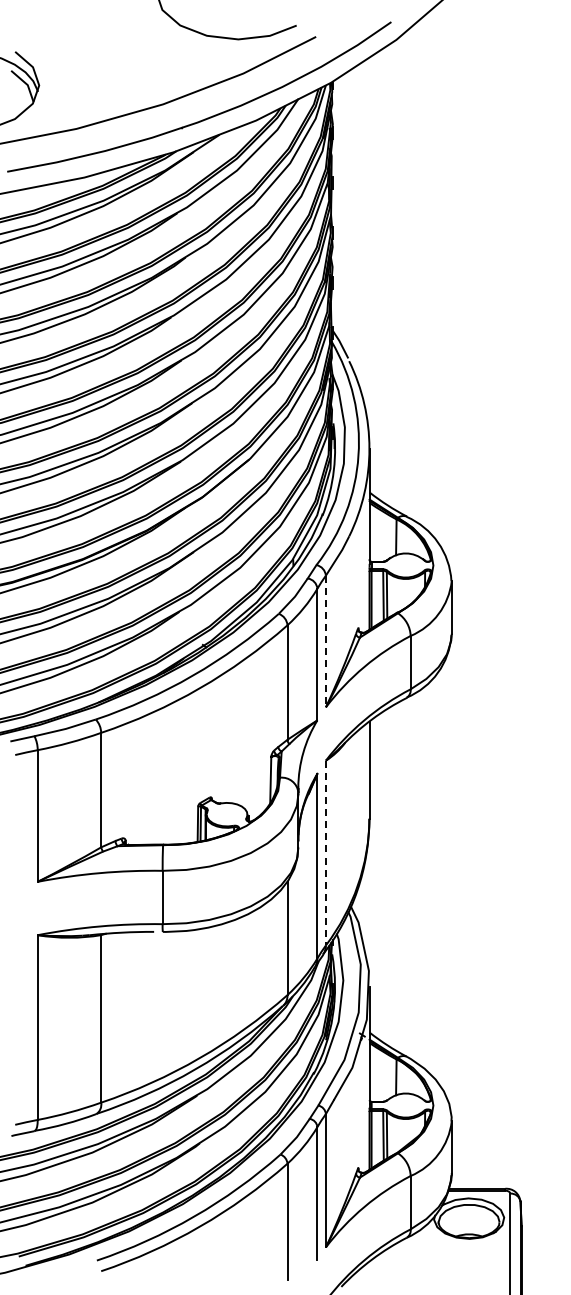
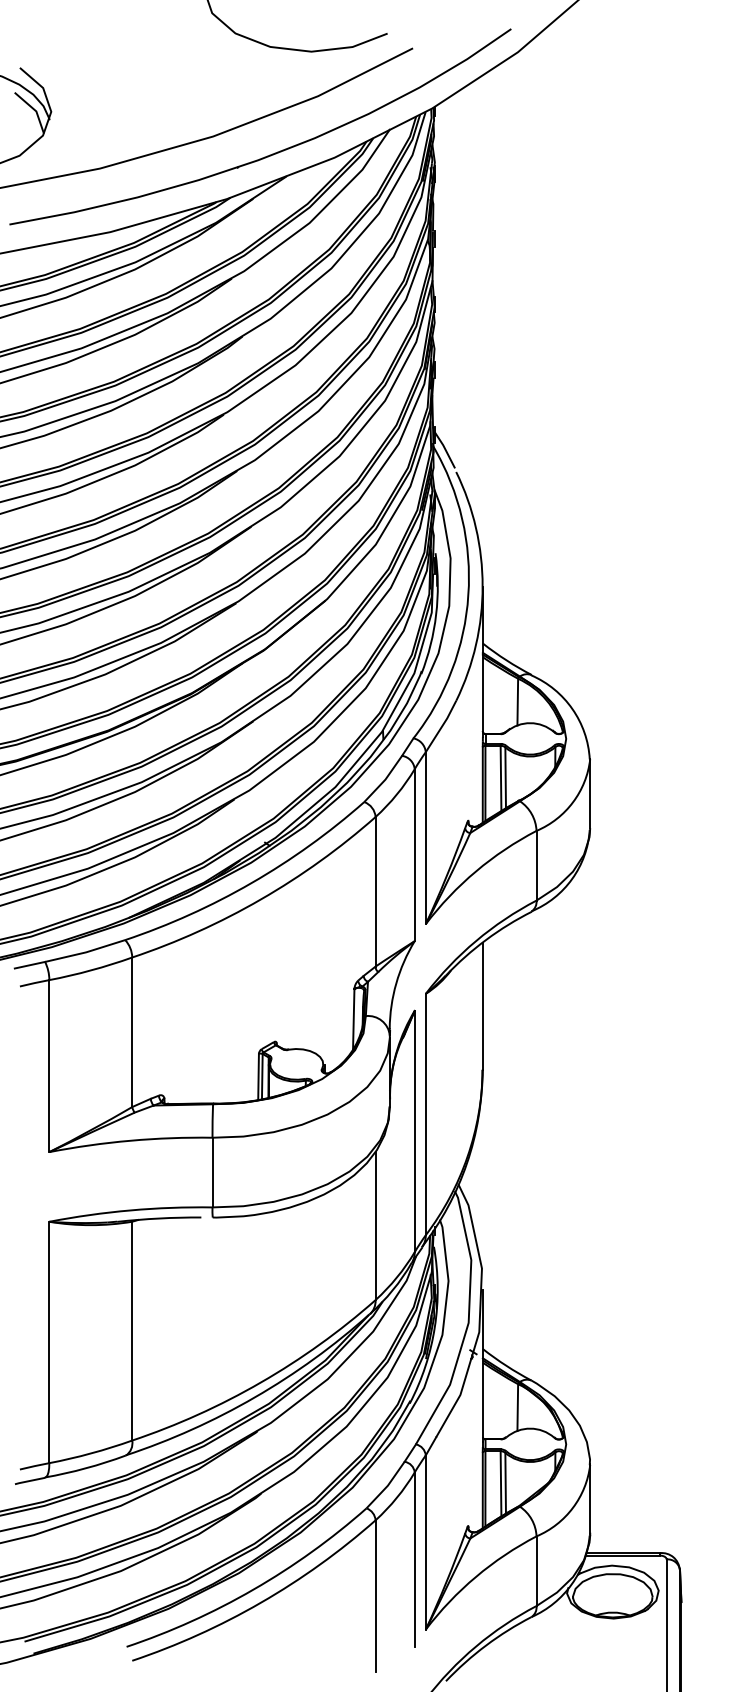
line: (325, 641) -> (425, 838), dashed -> solid
line: (325, 853) -> (425, 1115), dashed -> solid

